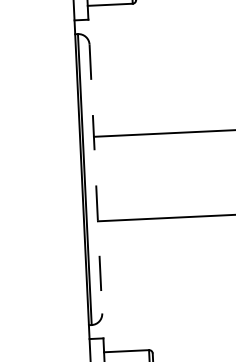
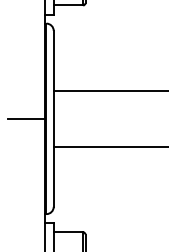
line: (95, 178) -> (53, 118), dashed -> solid
line: (54, 180) -> (26, 118), added

